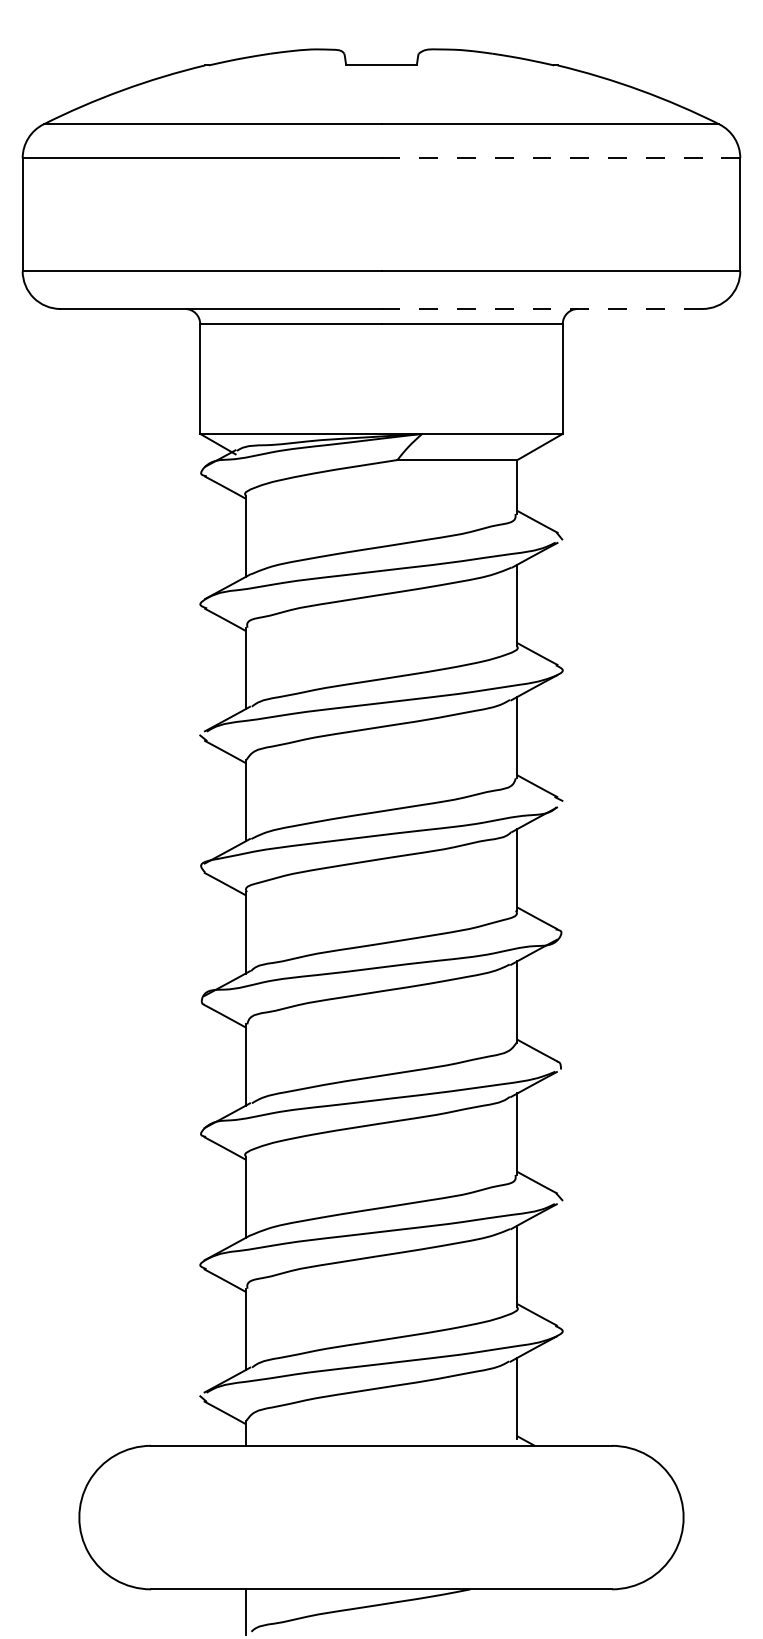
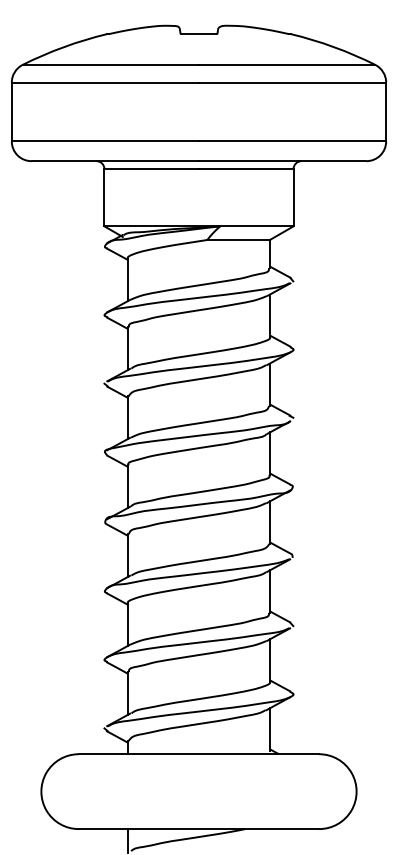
line: (560, 158) -> (292, 82), dashed -> solid
line: (541, 309) -> (282, 161), dashed -> solid

